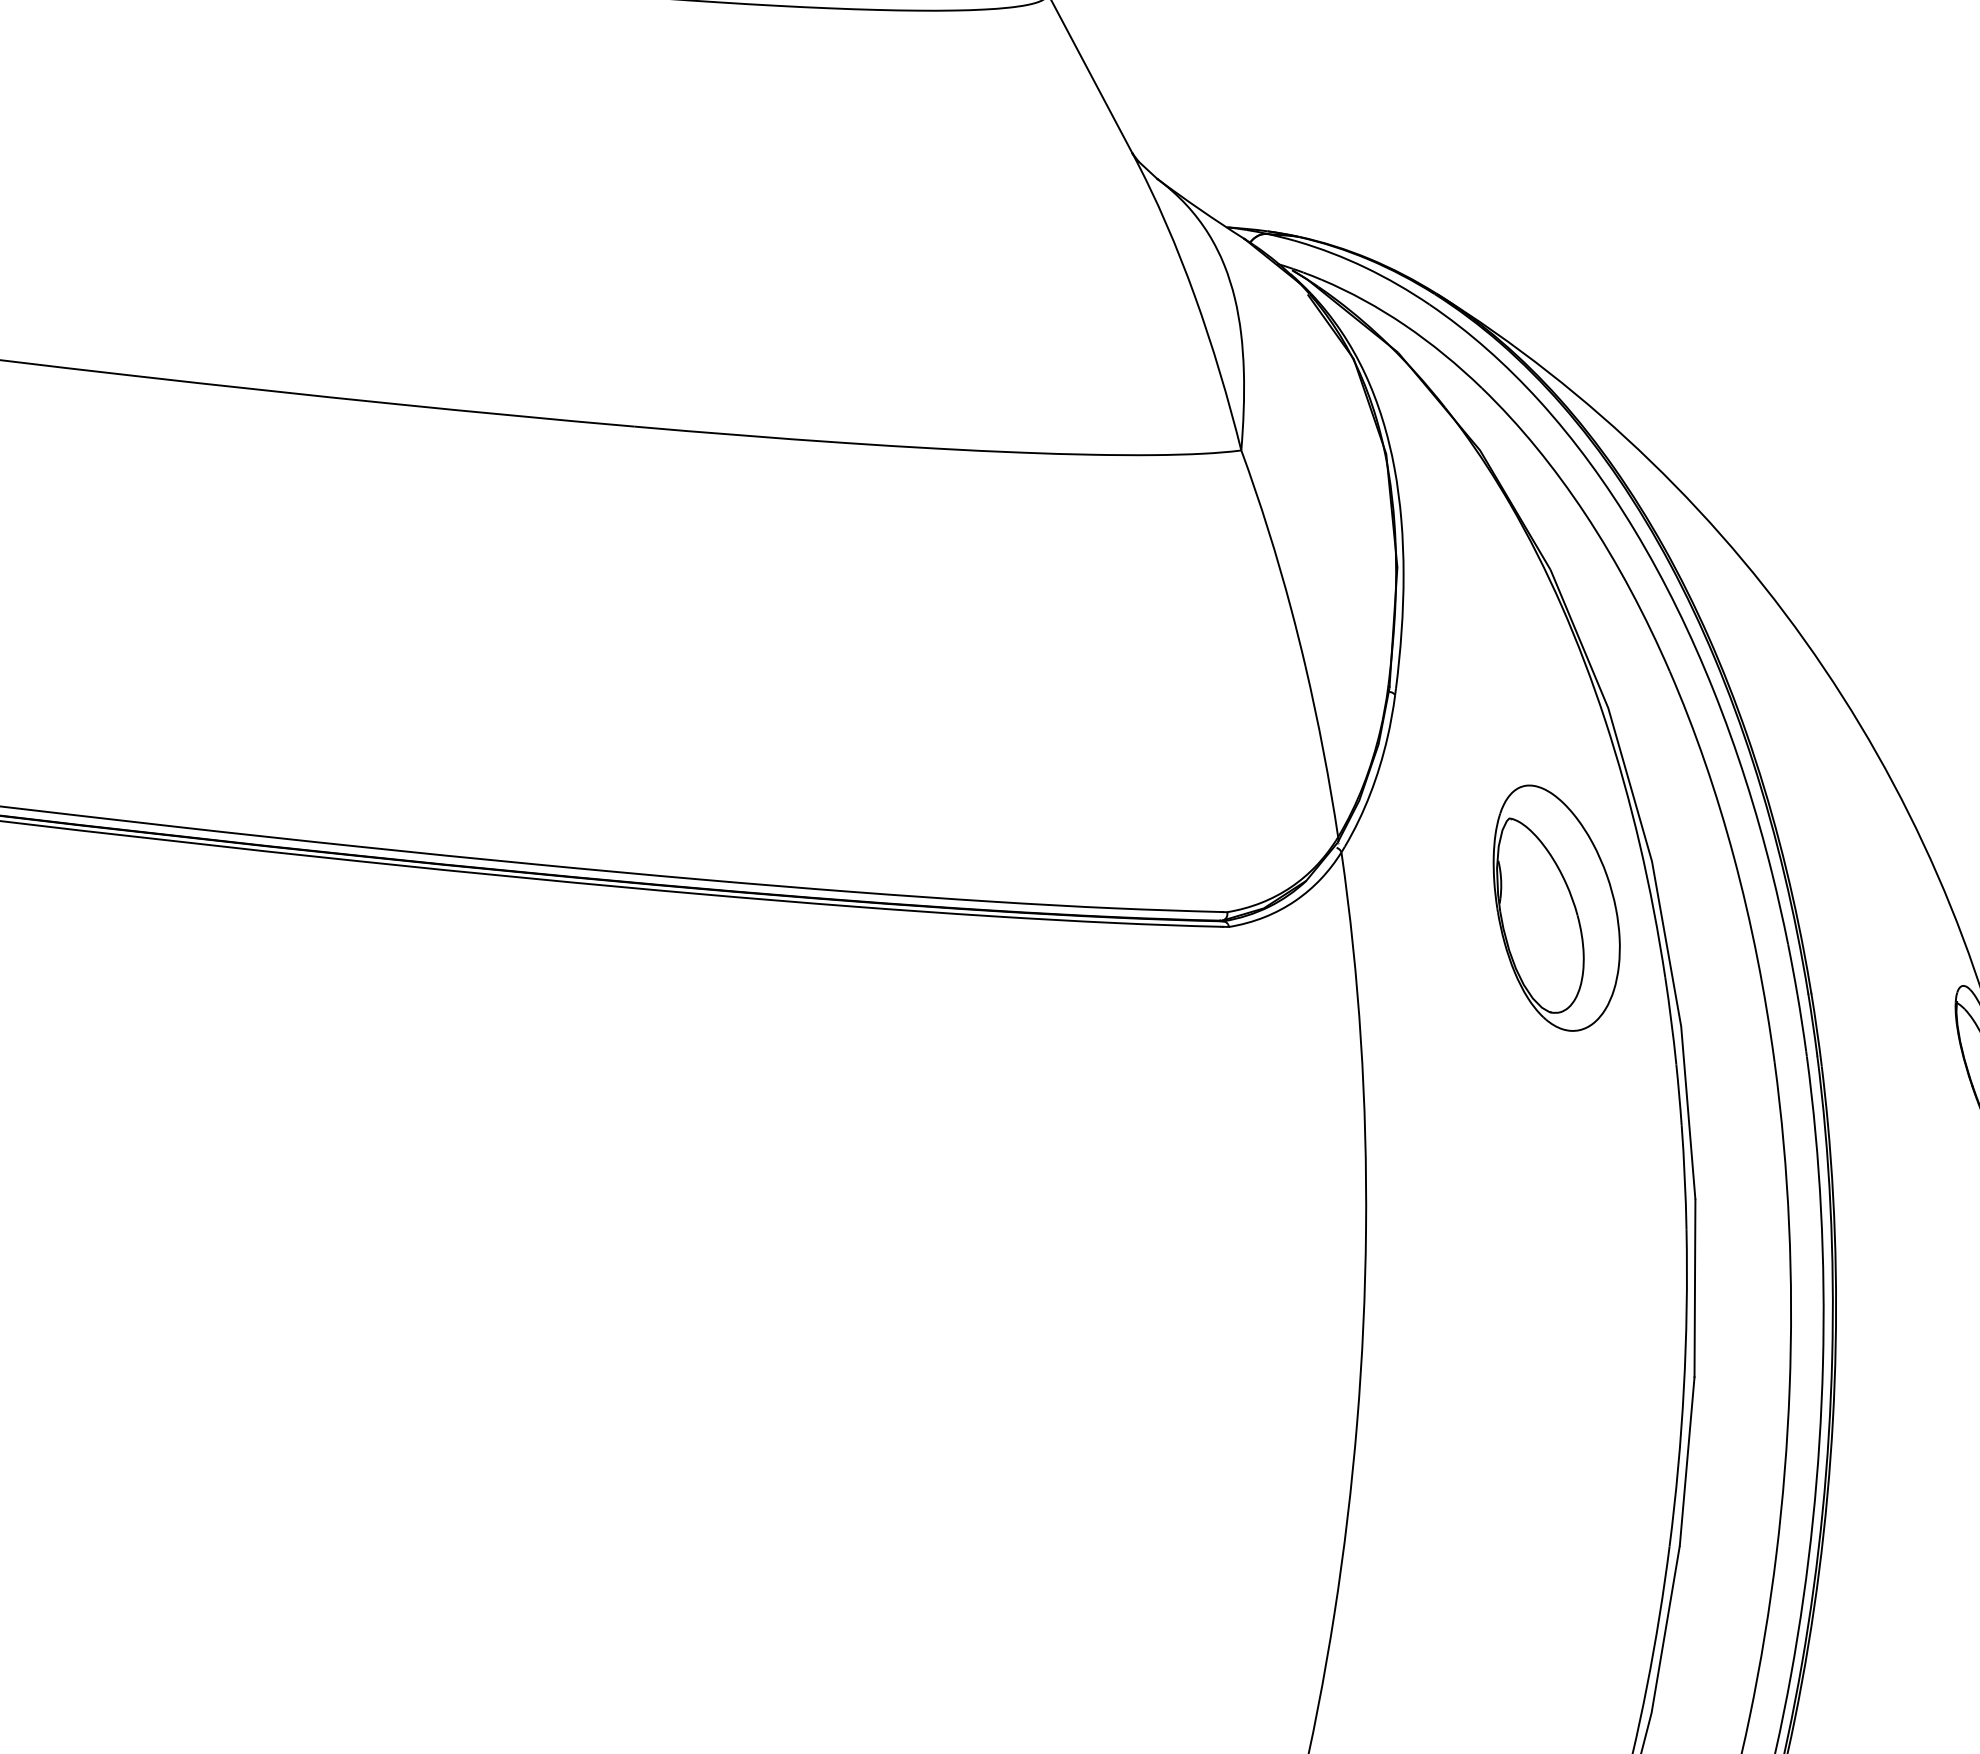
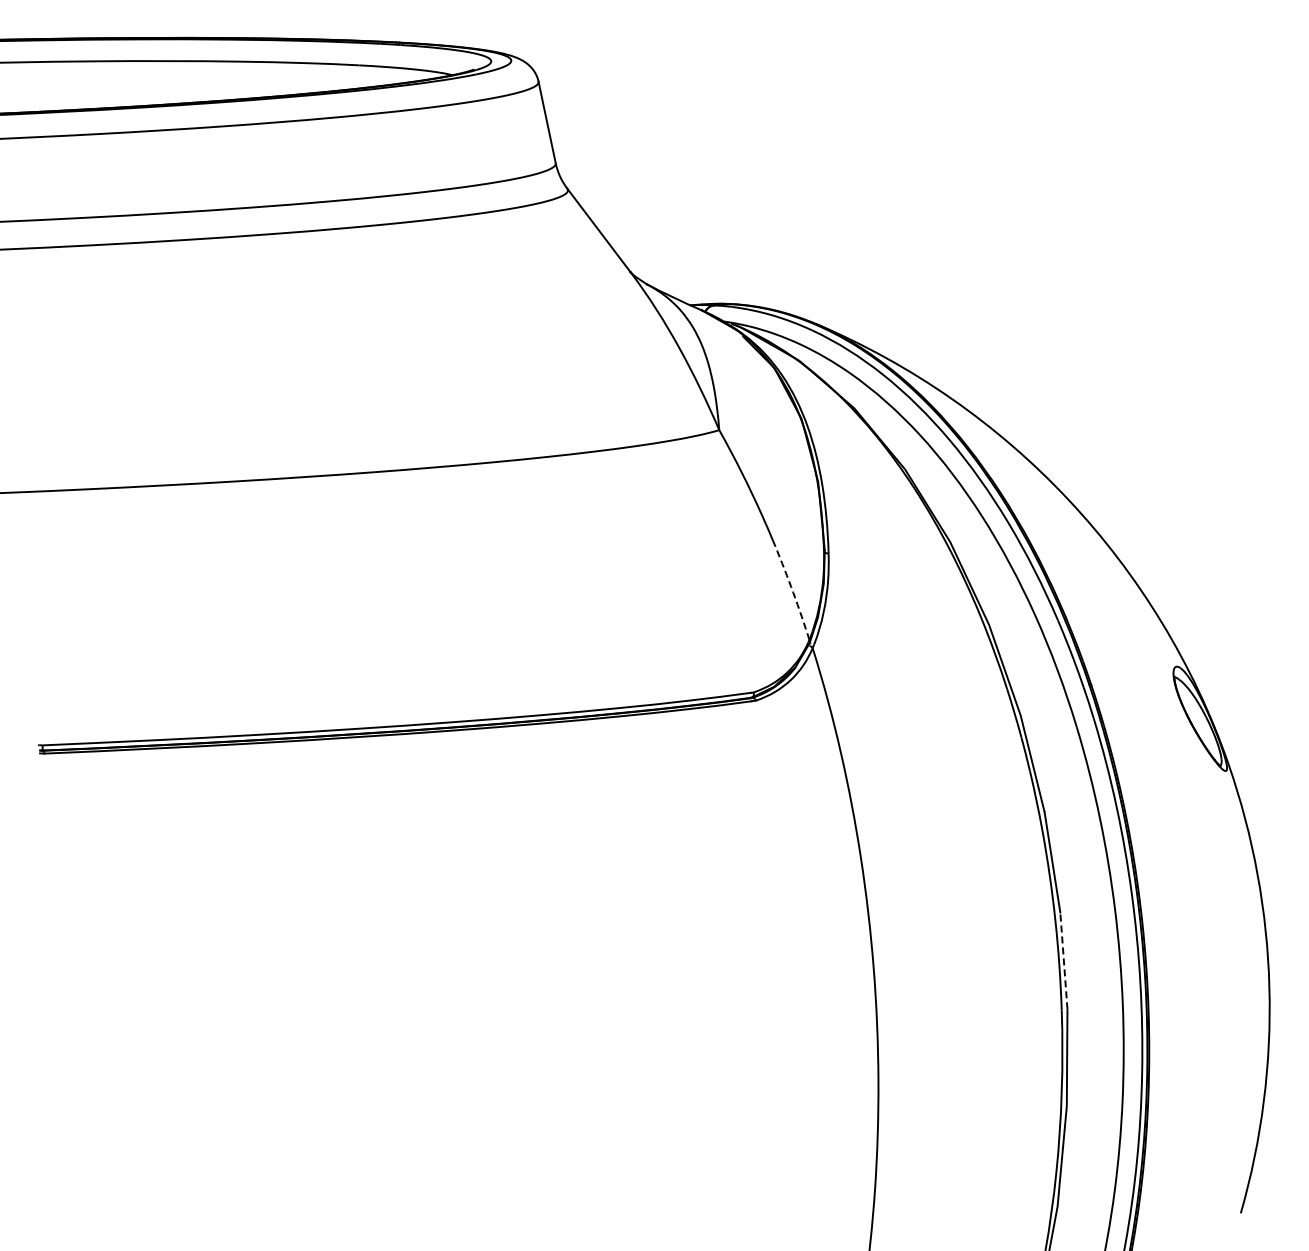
arc: (1323, 751) -> (793, 592), solid -> dashed
part: (1554, 908) -> (938, 660), removed
line: (1686, 1460) -> (1063, 960), solid -> dashed

